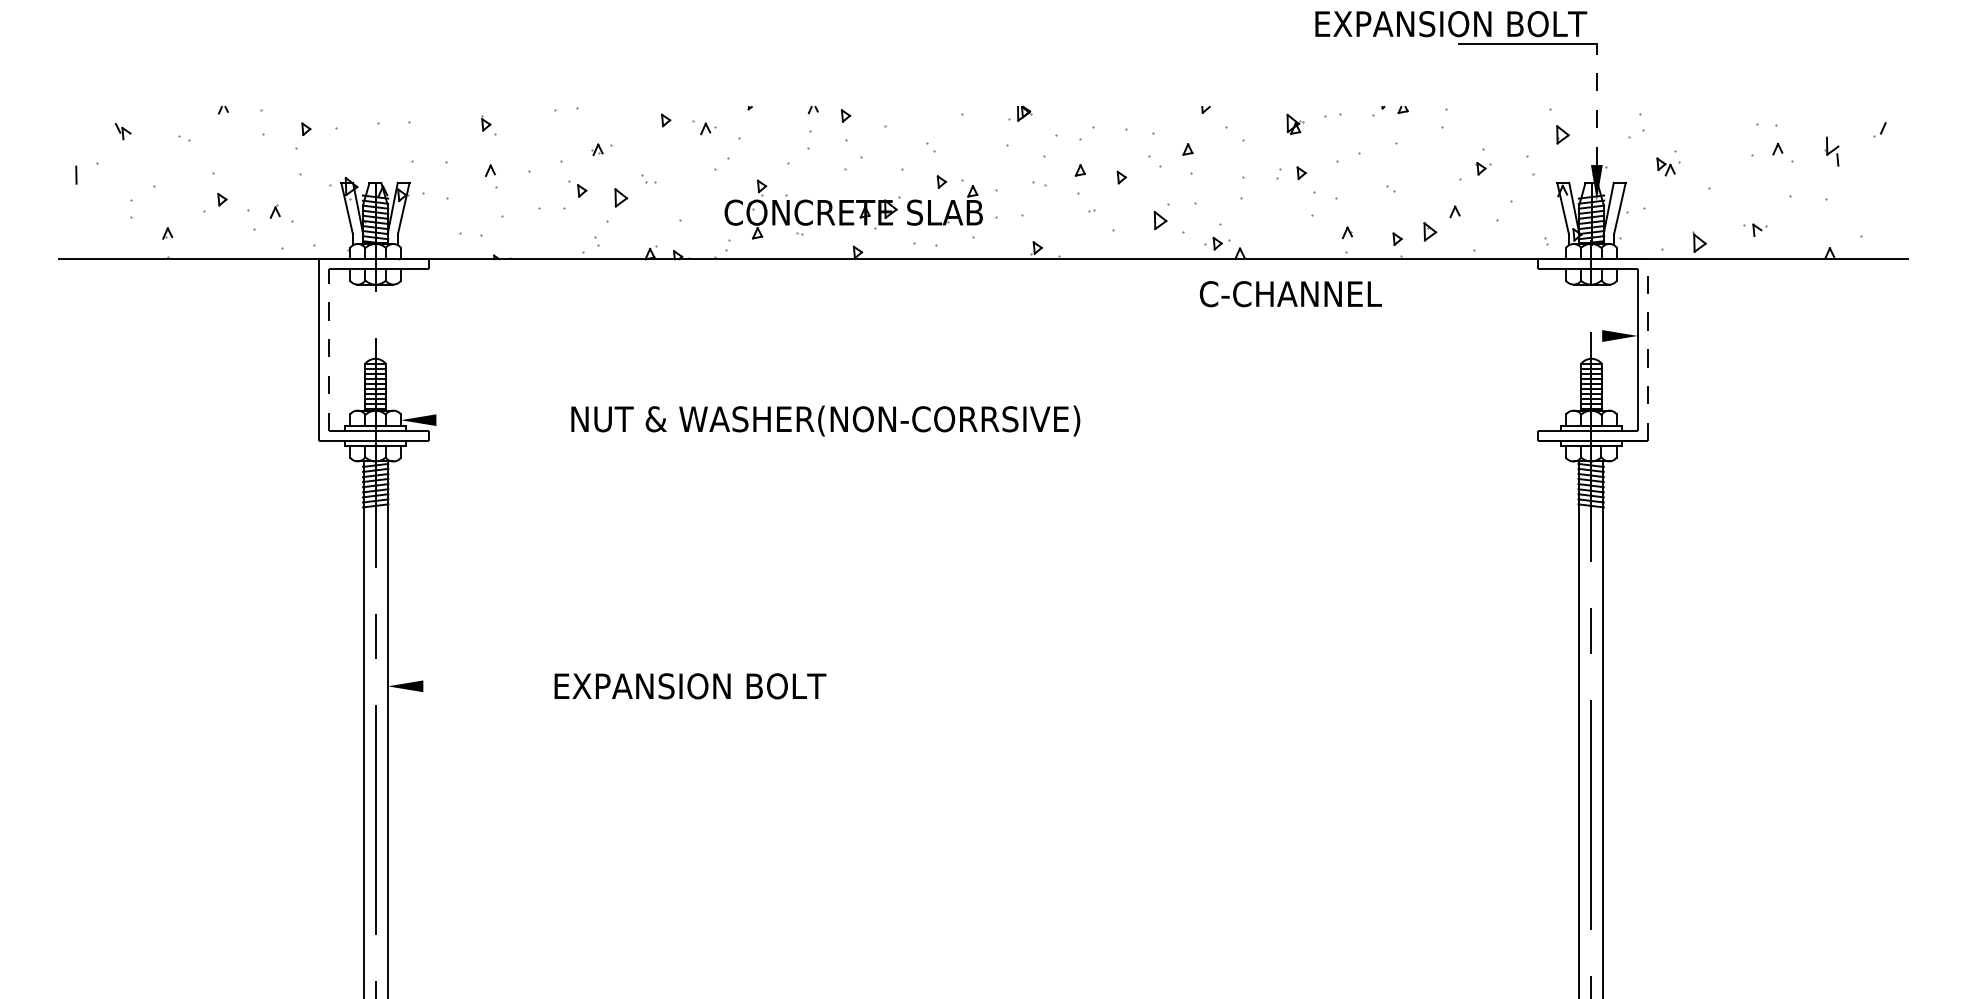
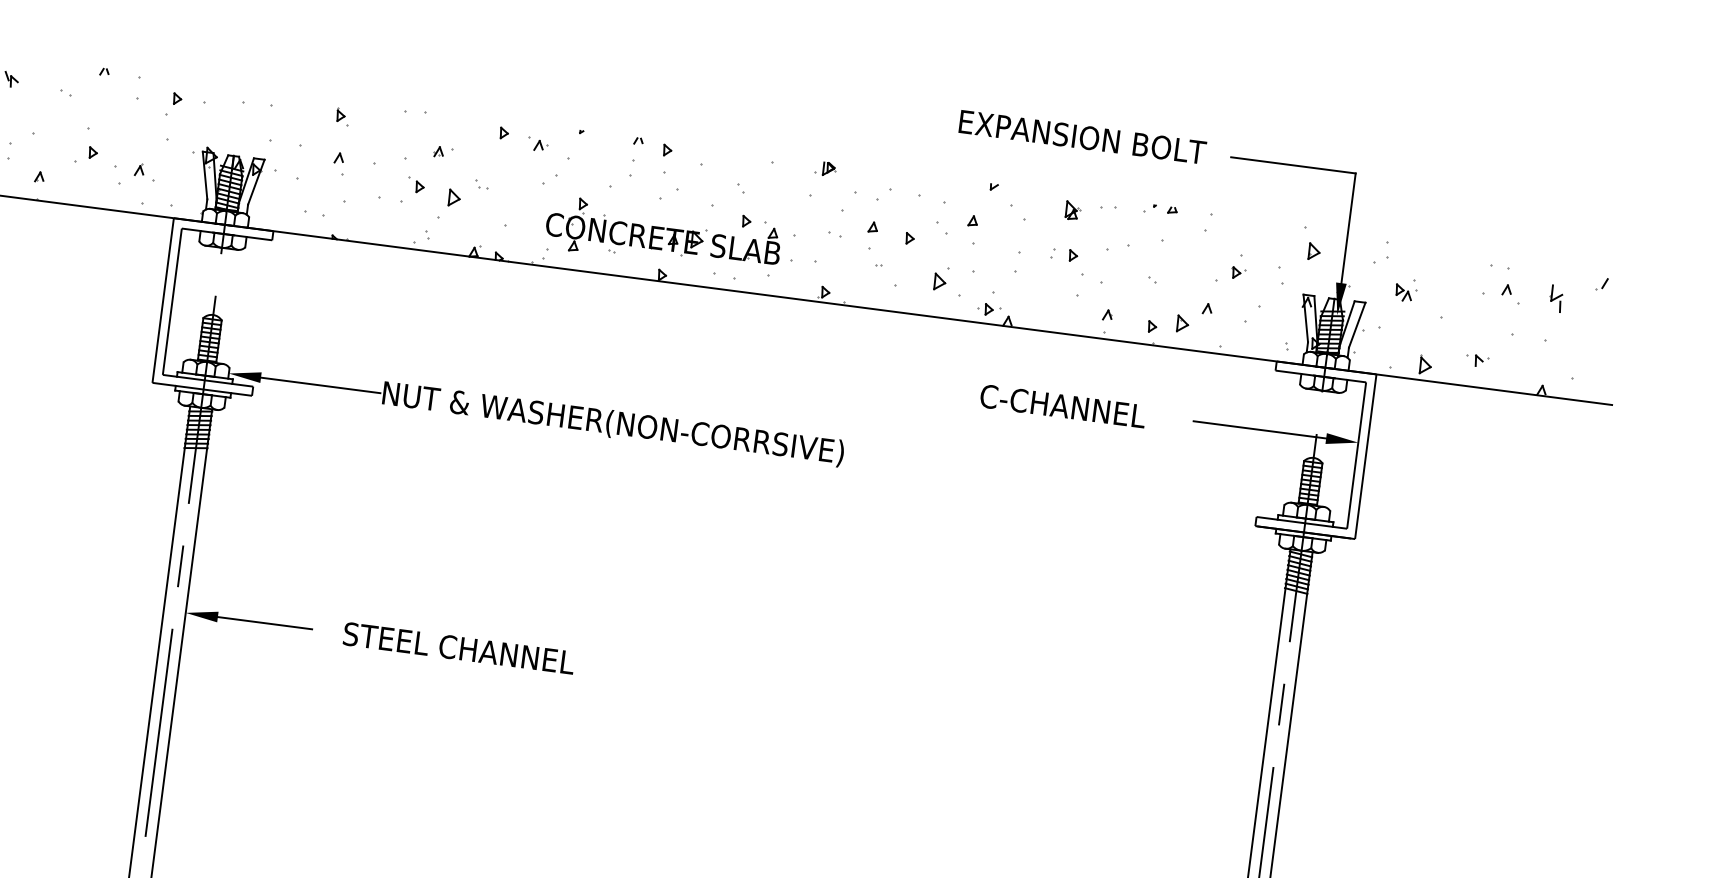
text: (1451, 24) -> (1082, 137), moved
line: (1596, 104) -> (1348, 228), dashed -> solid
text: (1290, 294) -> (1062, 406), moved
line: (1528, 335) -> (1259, 429), added
line: (329, 350) -> (172, 302), dashed -> solid
line: (1647, 350) -> (1365, 456), dashed -> solid
line: (502, 420) -> (320, 385), added
line: (475, 686) -> (265, 623), added
text: (690, 686) -> (459, 648), EXPANSION BOLT -> STEEL CHANNEL

